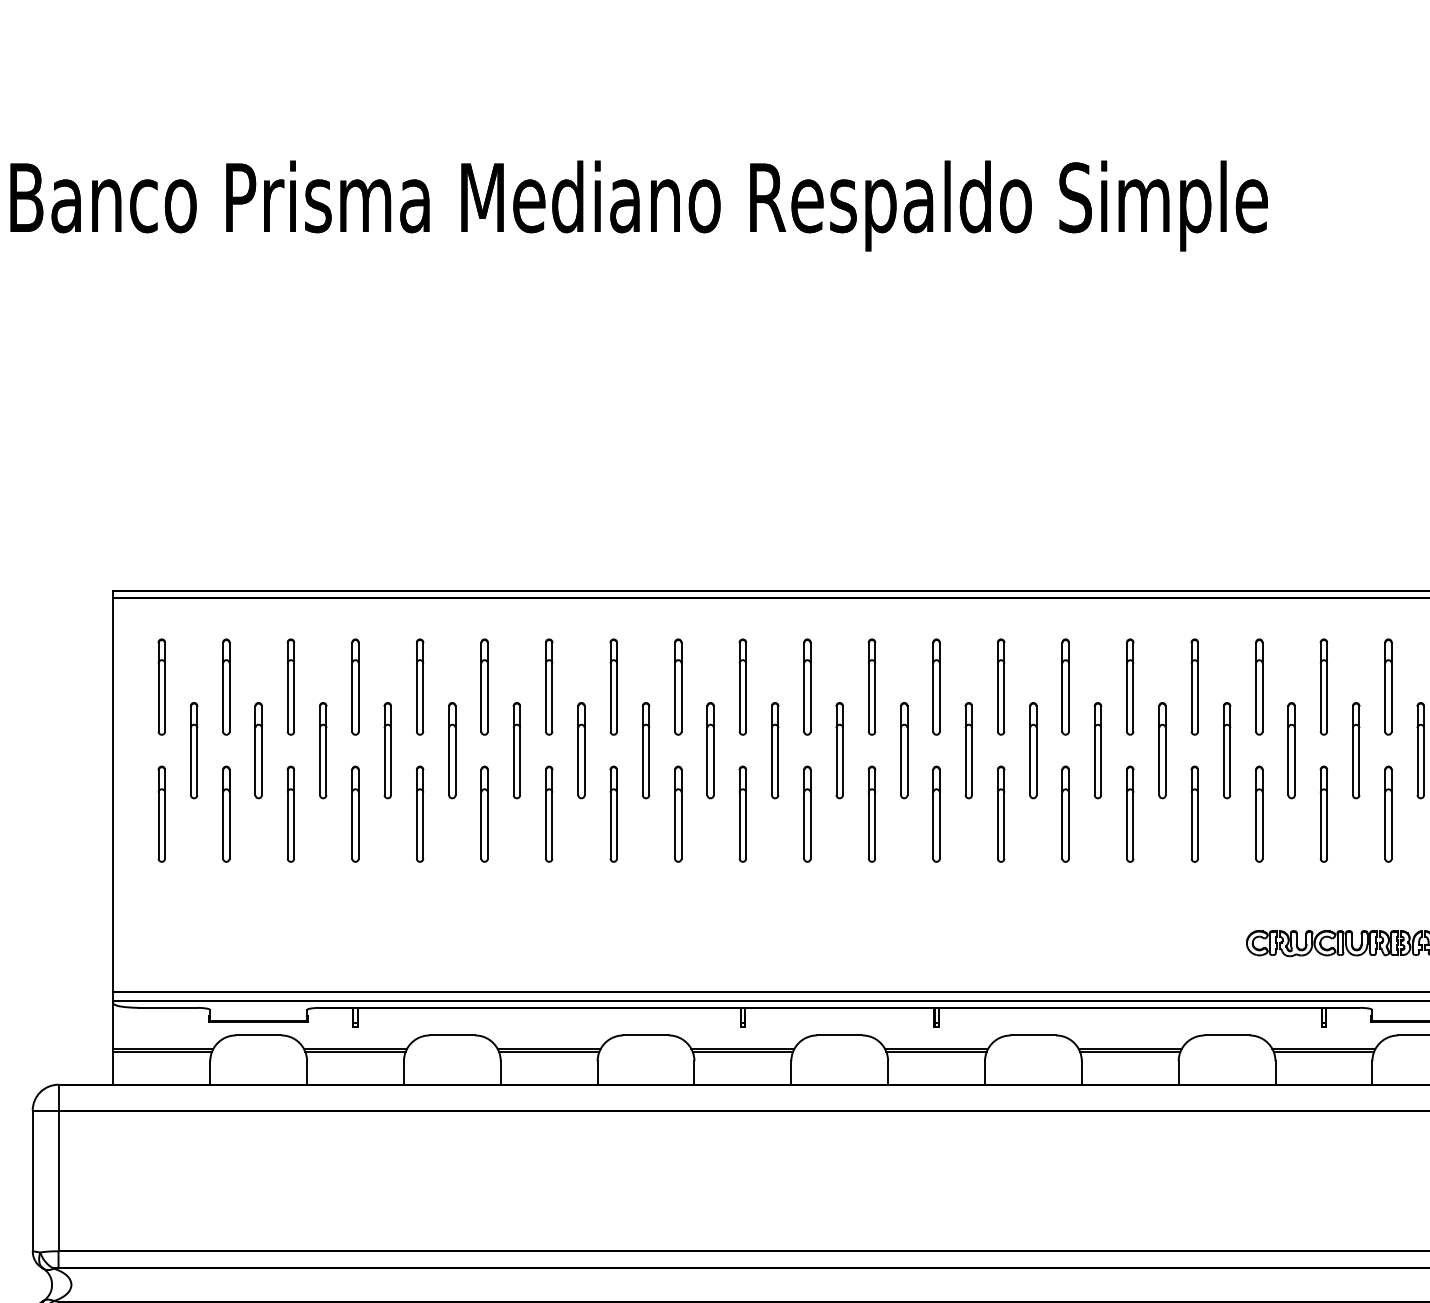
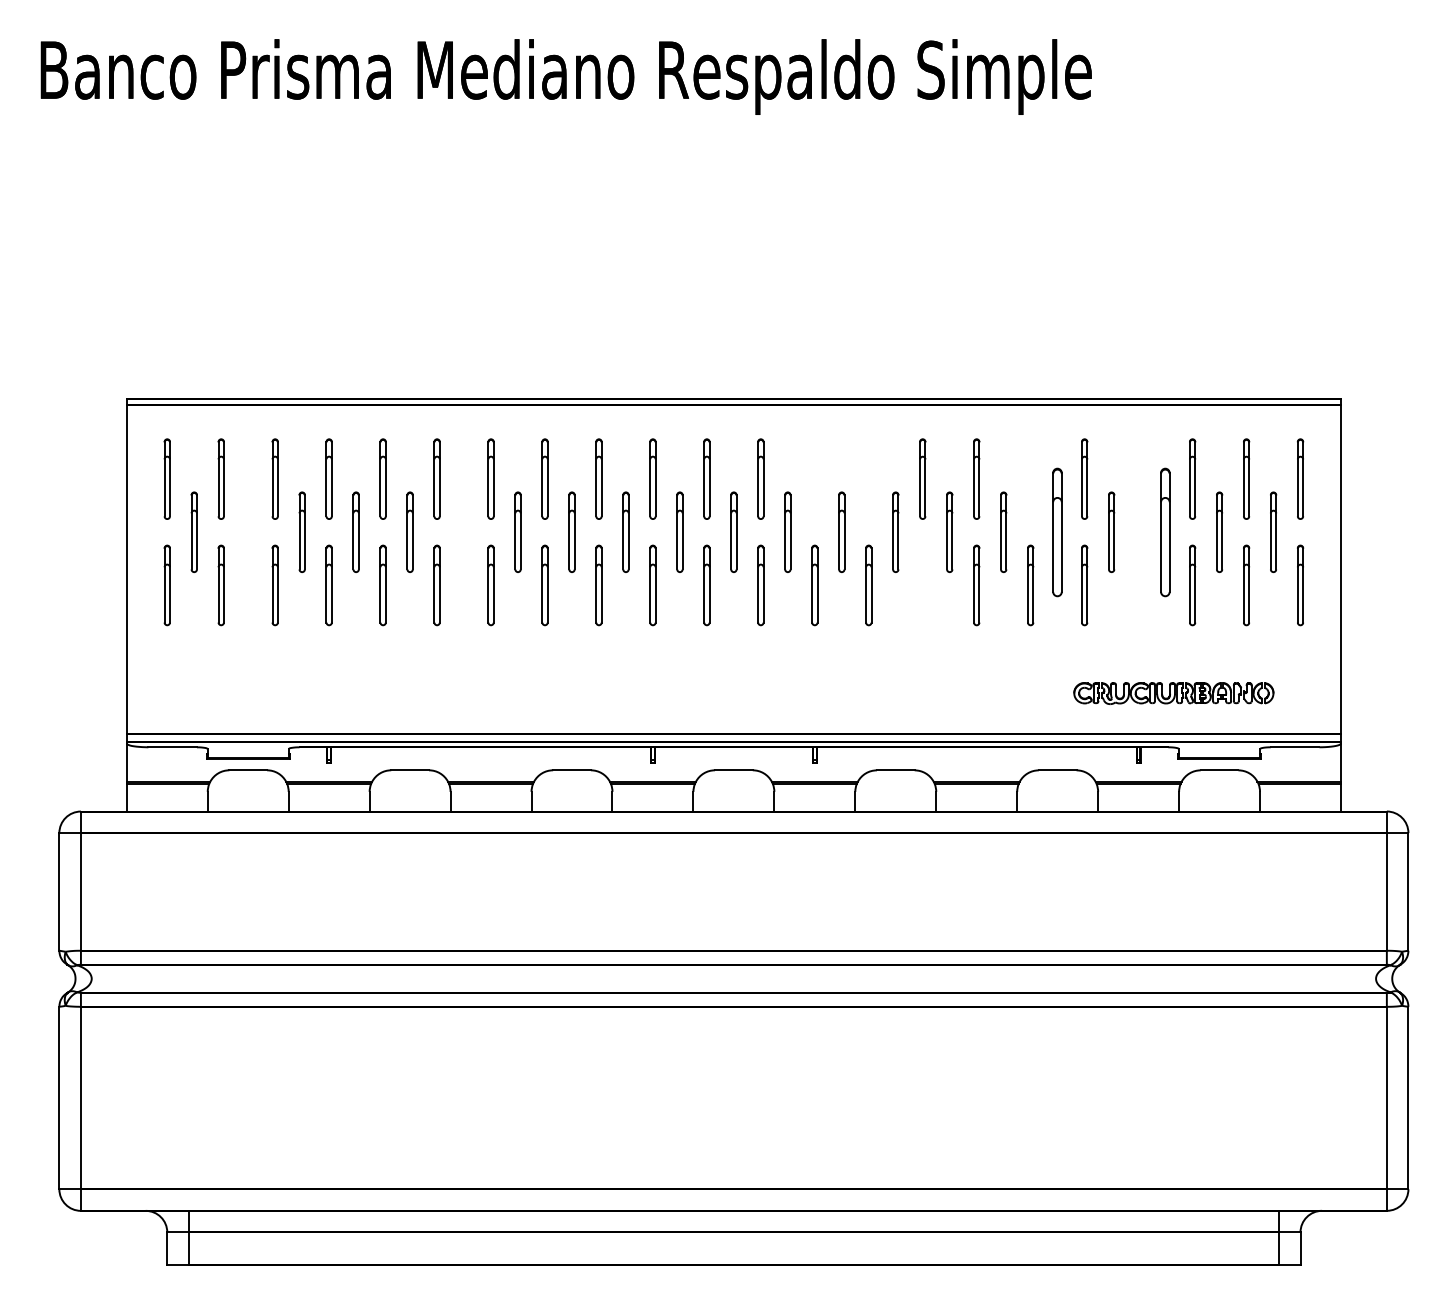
part: (936, 686) -> (814, 478), removed
part: (1000, 686) -> (868, 478), removed
part: (1194, 686) -> (1030, 478), removed
part: (1323, 686) -> (1138, 478), removed
part: (257, 749) -> (247, 531), removed
part: (516, 749) -> (463, 531), removed
part: (1226, 749) -> (1057, 531), size x1.6
part: (1356, 749) -> (1165, 531), size x1.6
part: (1065, 814) -> (922, 585), removed
part: (1323, 814) -> (1138, 585), removed

